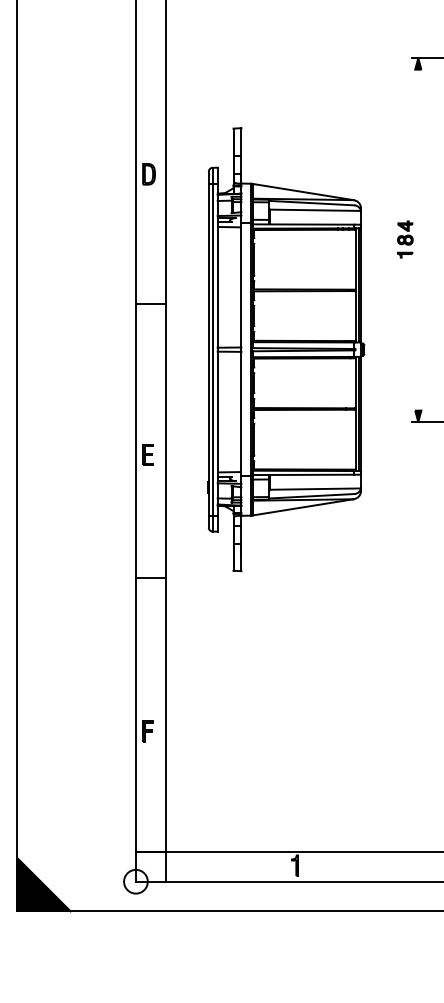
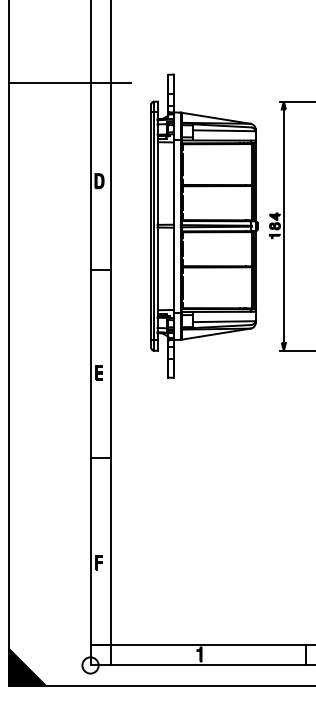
line: (106, 30) -> (70, 82), added
line: (417, 239) -> (283, 225), added
part: (286, 348) -> (204, 225), moved

